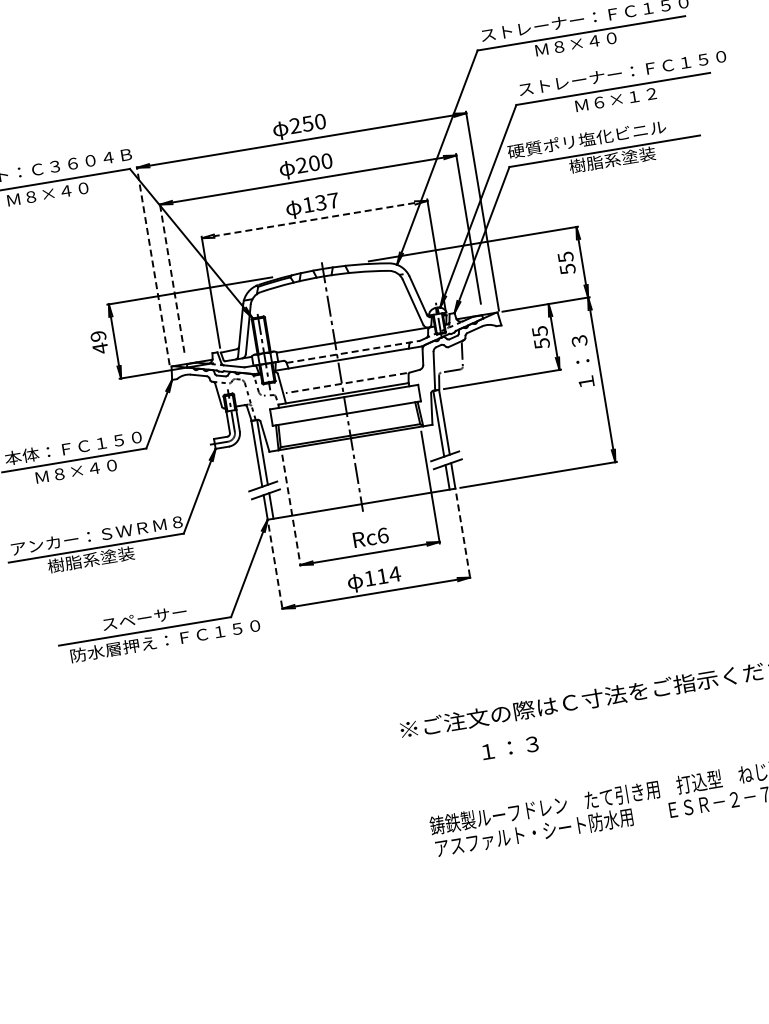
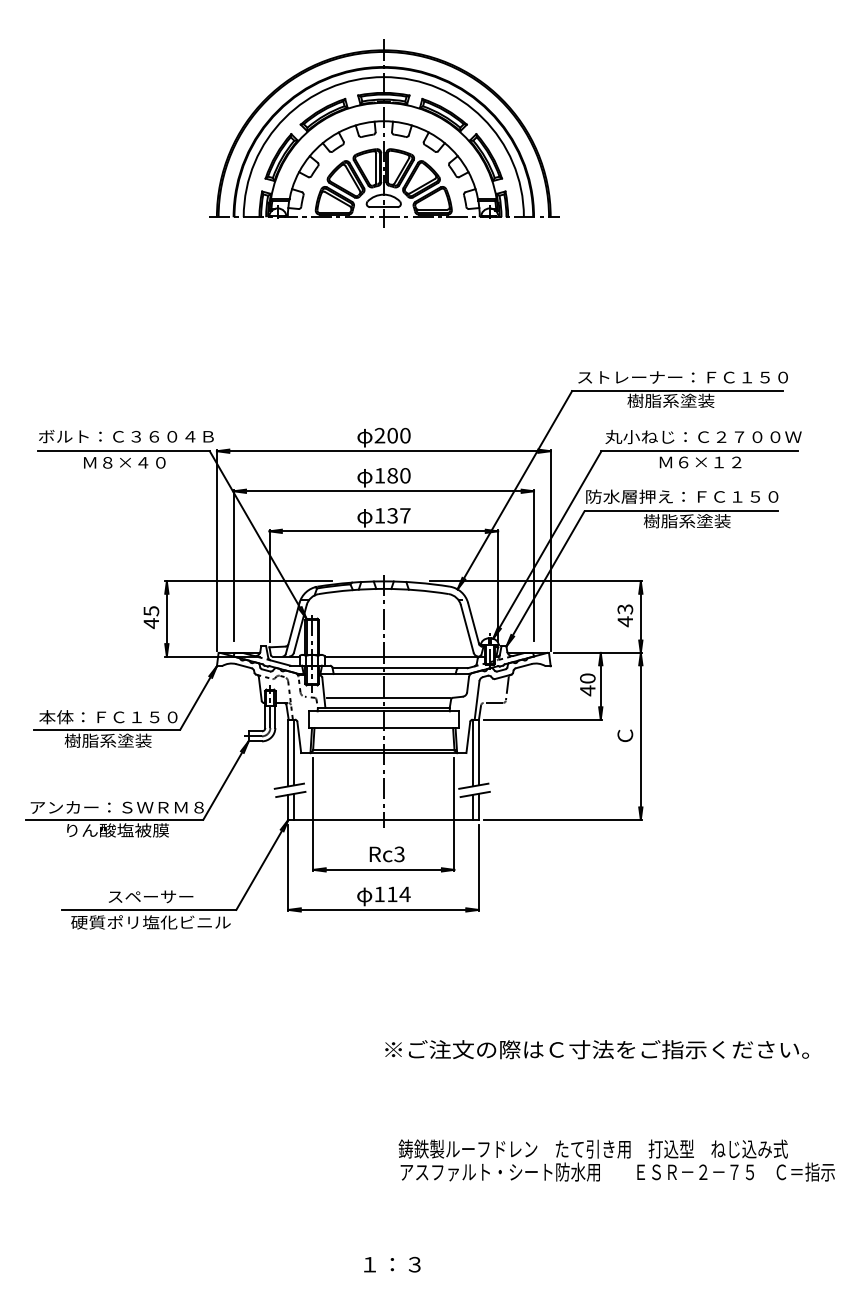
text: (576, 43) -> (670, 400), Ｍ８×４０ -> 樹脂系塗装
text: (621, 72) -> (710, 436), ストレーナー：ＦＣ１５０ -> 丸小ねじ：Ｃ２７００Ｗ
text: (307, 123) -> (392, 435), 250 -> 200
text: (602, 136) -> (681, 496), 硬質ポリ塩化ビニル -> 防水層押え：ＦＣ１５０
text: (307, 164) -> (385, 475), 200 -> 180
line: (315, 219) -> (384, 531), dashed -> solid
text: (566, 263) -> (625, 615), 55 -> 43
line: (152, 265) -> (216, 550), dashed -> solid
line: (172, 277) -> (233, 565), dashed -> solid
text: (98, 336) -> (151, 611), 49 -> 45
text: (540, 337) -> (587, 684), 55 -> 40
line: (353, 352) -> (400, 668), dashed -> solid
text: (583, 361) -> (625, 715), １：３ -> Ｃ
line: (345, 382) -> (387, 697), dashed -> solid
text: (76, 471) -> (107, 740), Ｍ８×４０ -> 樹脂系塗装
line: (291, 510) -> (313, 814), dashed -> solid
text: (382, 535) -> (399, 854), Rc6 -> Rc3
line: (463, 536) -> (478, 868), dashed -> solid
text: (99, 558) -> (116, 830), 樹脂系塗装 -> りん酸塩被膜
line: (275, 567) -> (288, 868), dashed -> solid
text: (165, 640) -> (167, 922), 防水層押え：ＦＣ１５０ -> 硬質ポリ塩化ビニル
text: (510, 747) -> (392, 1264), moved

